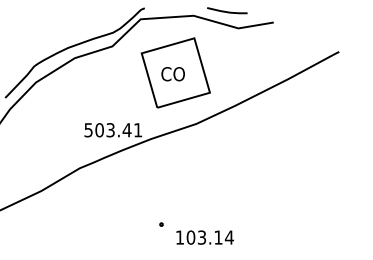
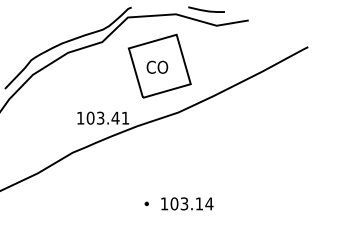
text: (88, 130) -> (80, 118), 503.41 -> 103.41
text: (204, 237) -> (186, 203), moved

